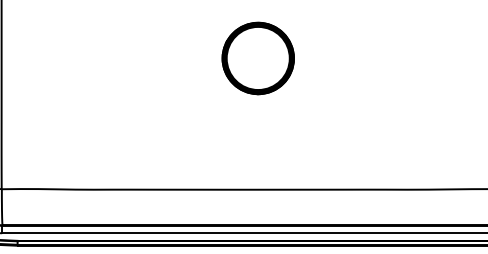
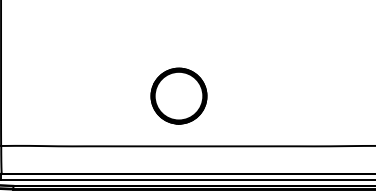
part: (257, 57) -> (178, 95), moved

